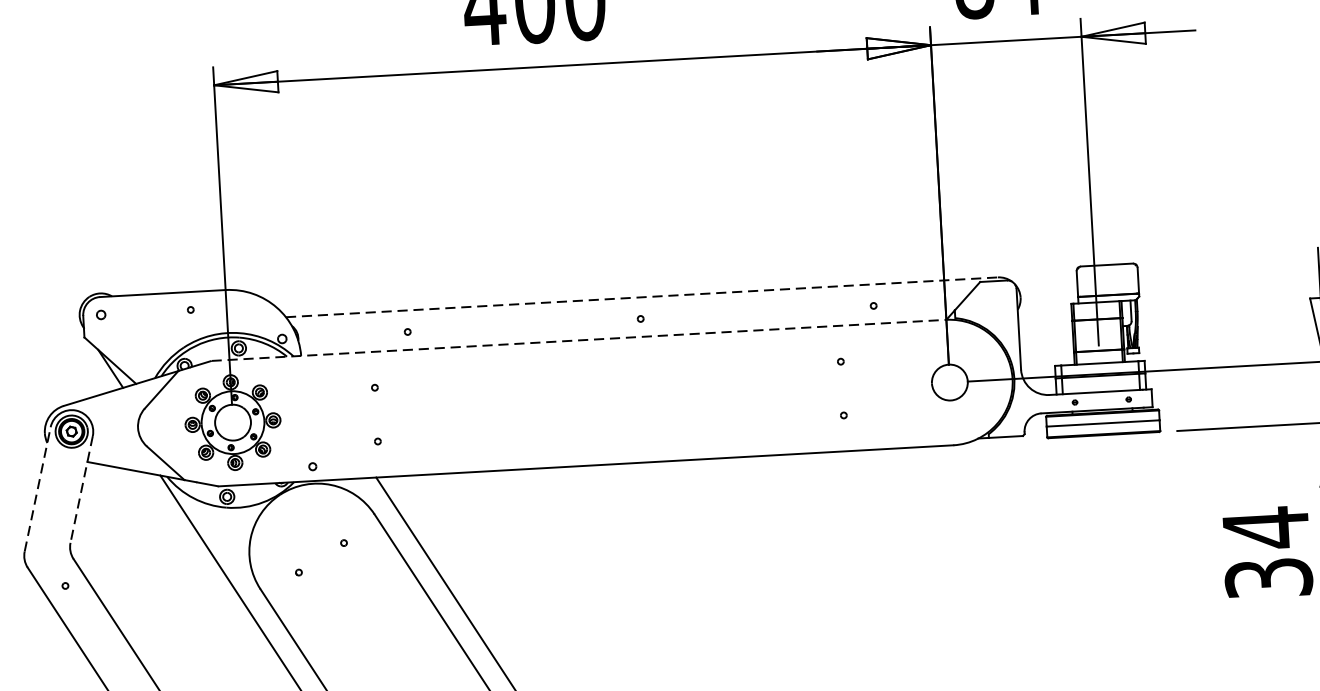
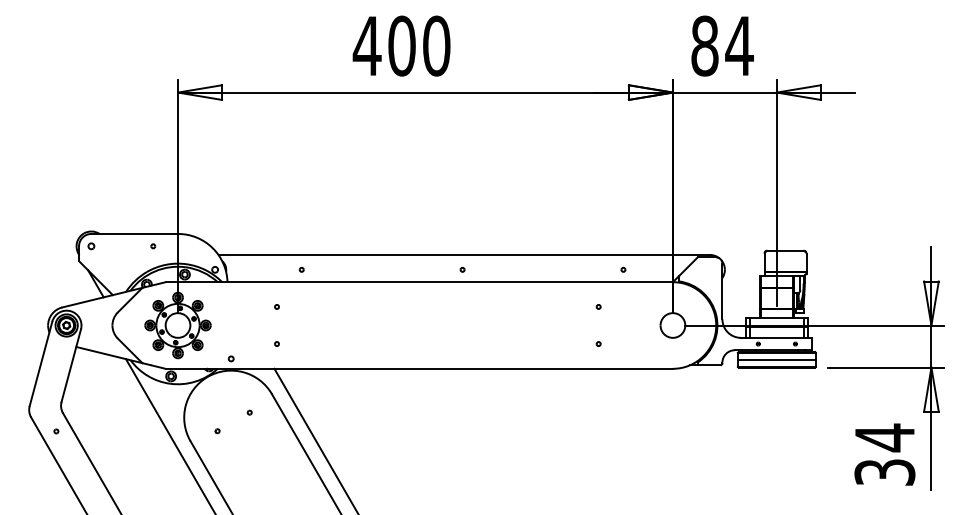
line: (642, 296) -> (464, 254), dashed -> solid
line: (579, 340) -> (419, 282), dashed -> solid
line: (38, 488) -> (41, 363), dashed -> solid
line: (81, 489) -> (71, 365), dashed -> solid

